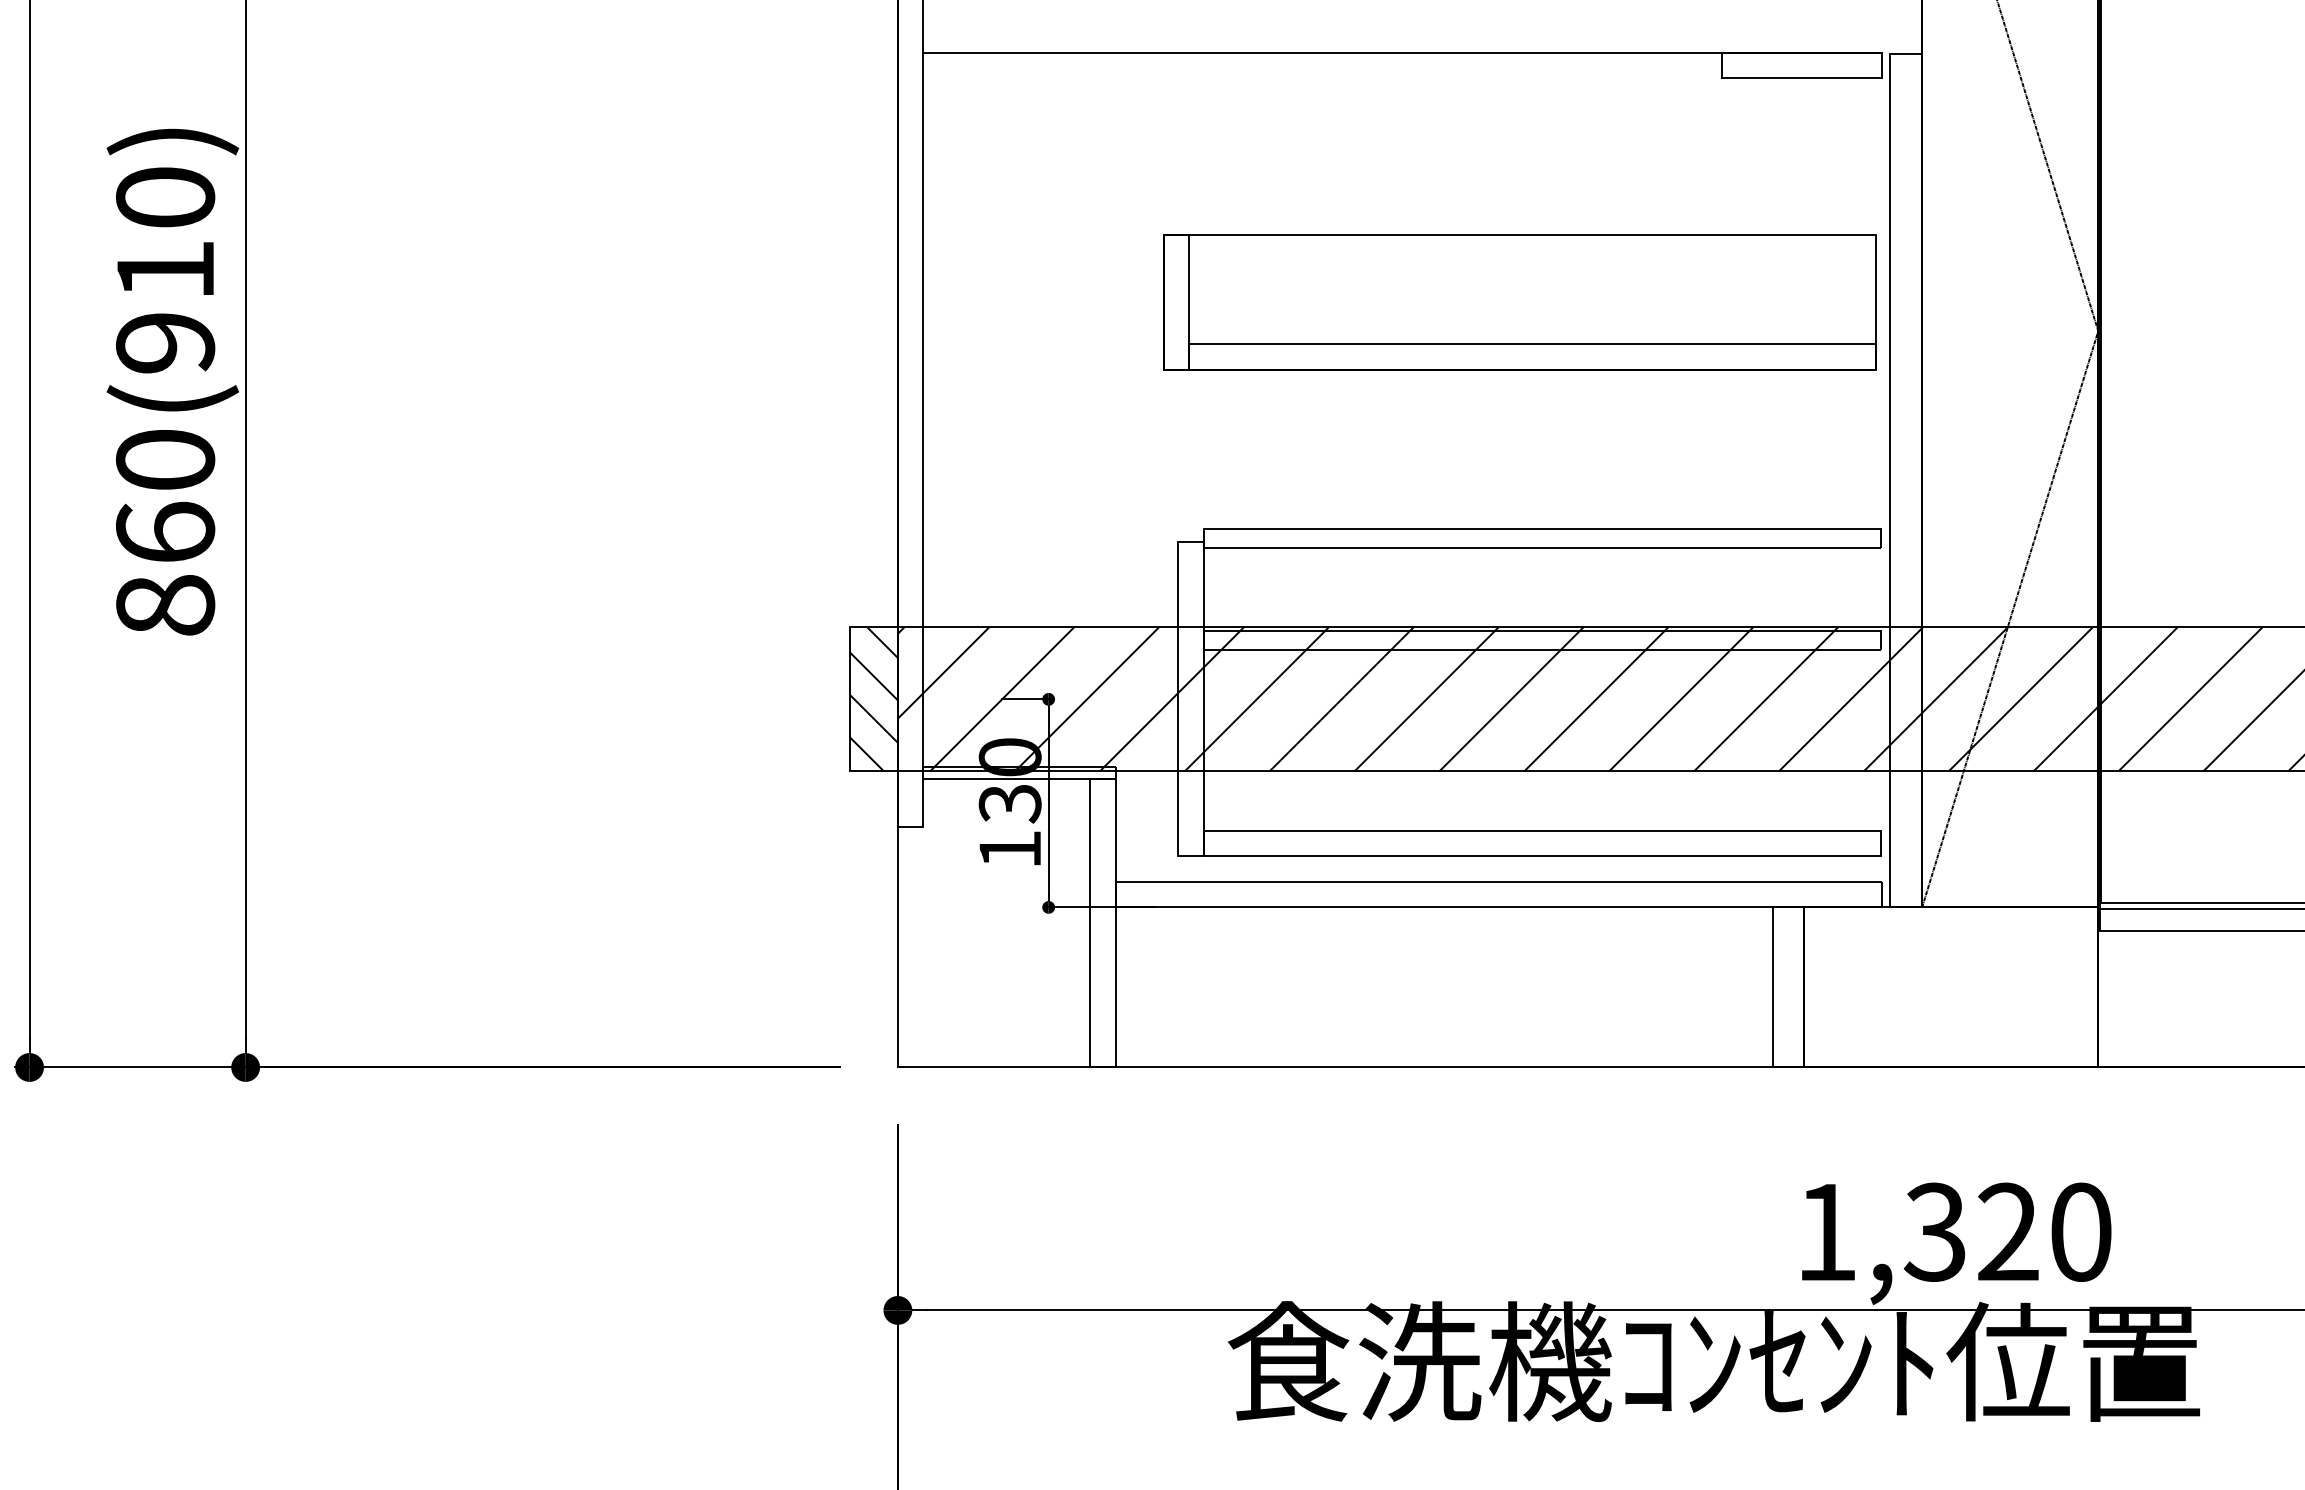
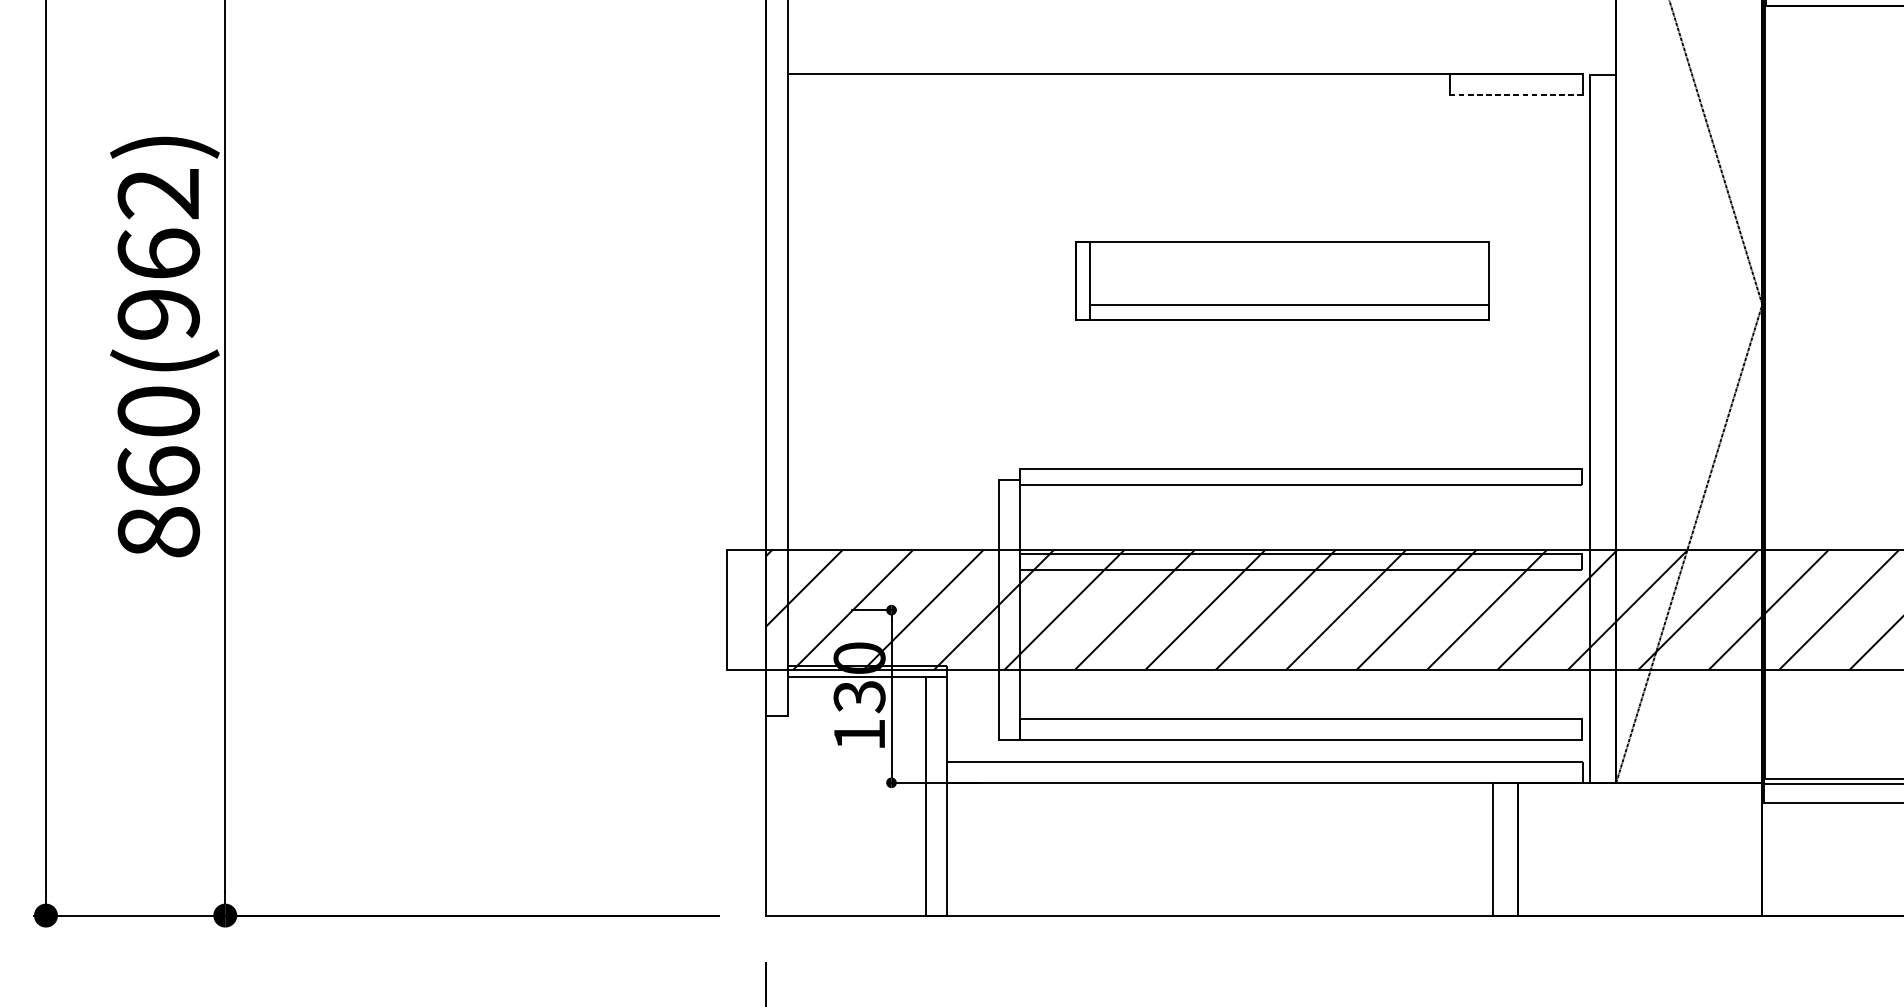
line: (1801, 78) -> (1516, 95), solid -> dashed
text: (165, 233) -> (158, 223), 860(910) -> 860(962)
part: (1519, 302) -> (1282, 280), size x0.7
hatch: (873, 699) -> (746, 610), removed

